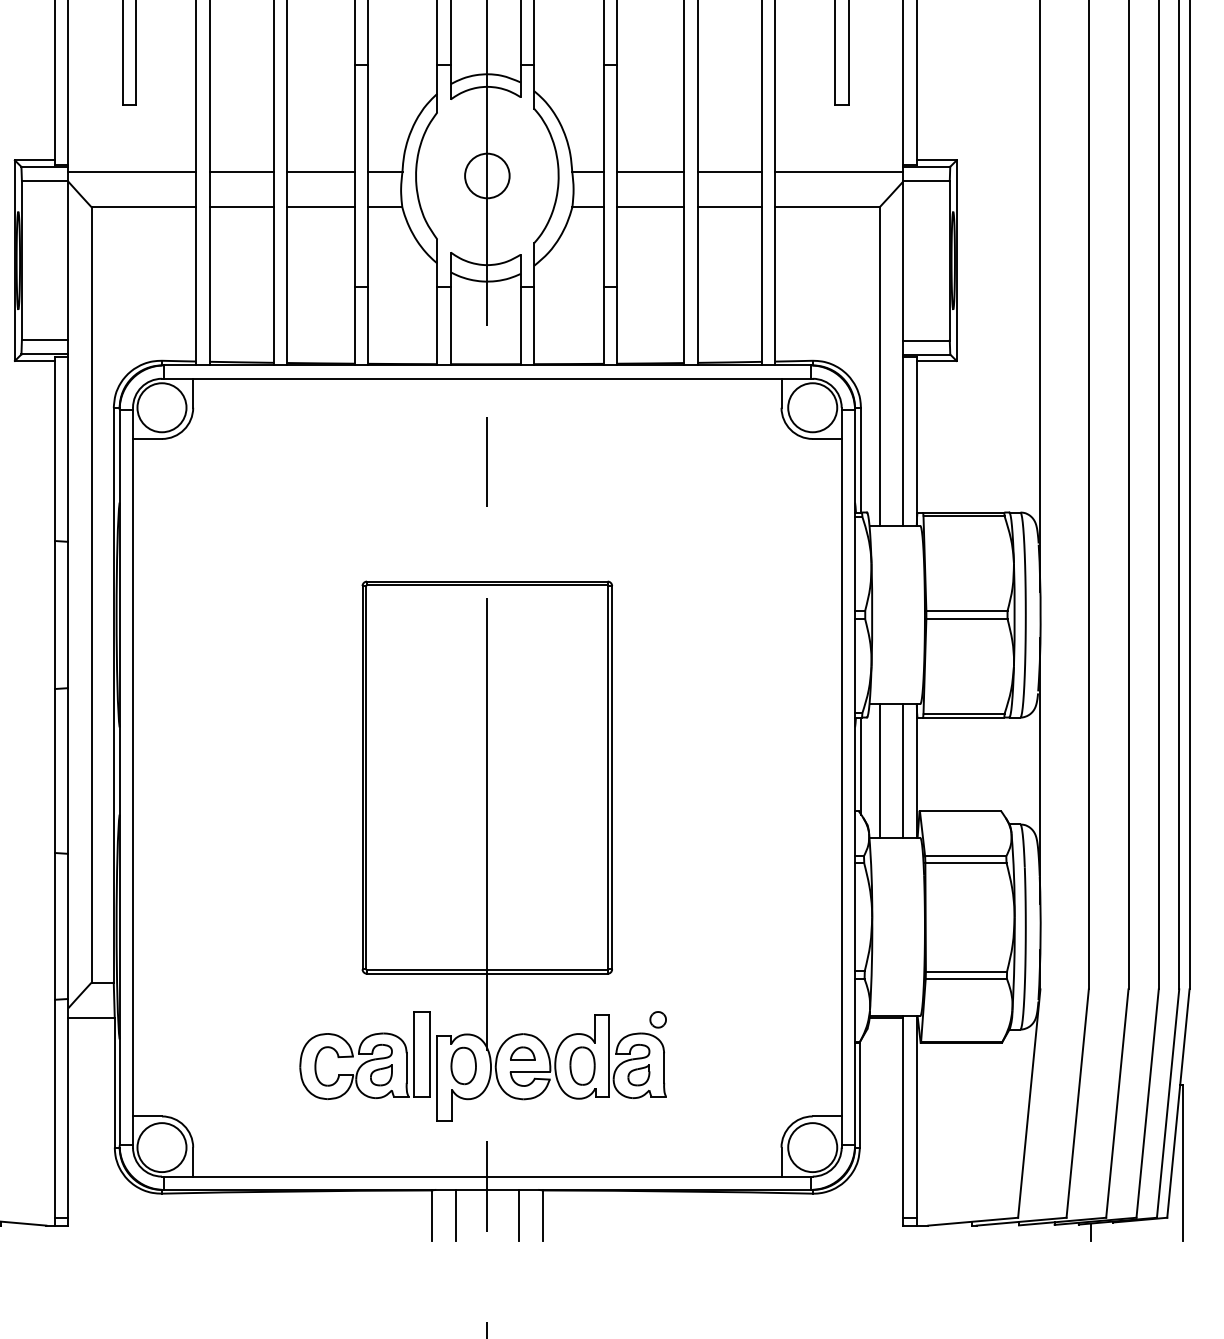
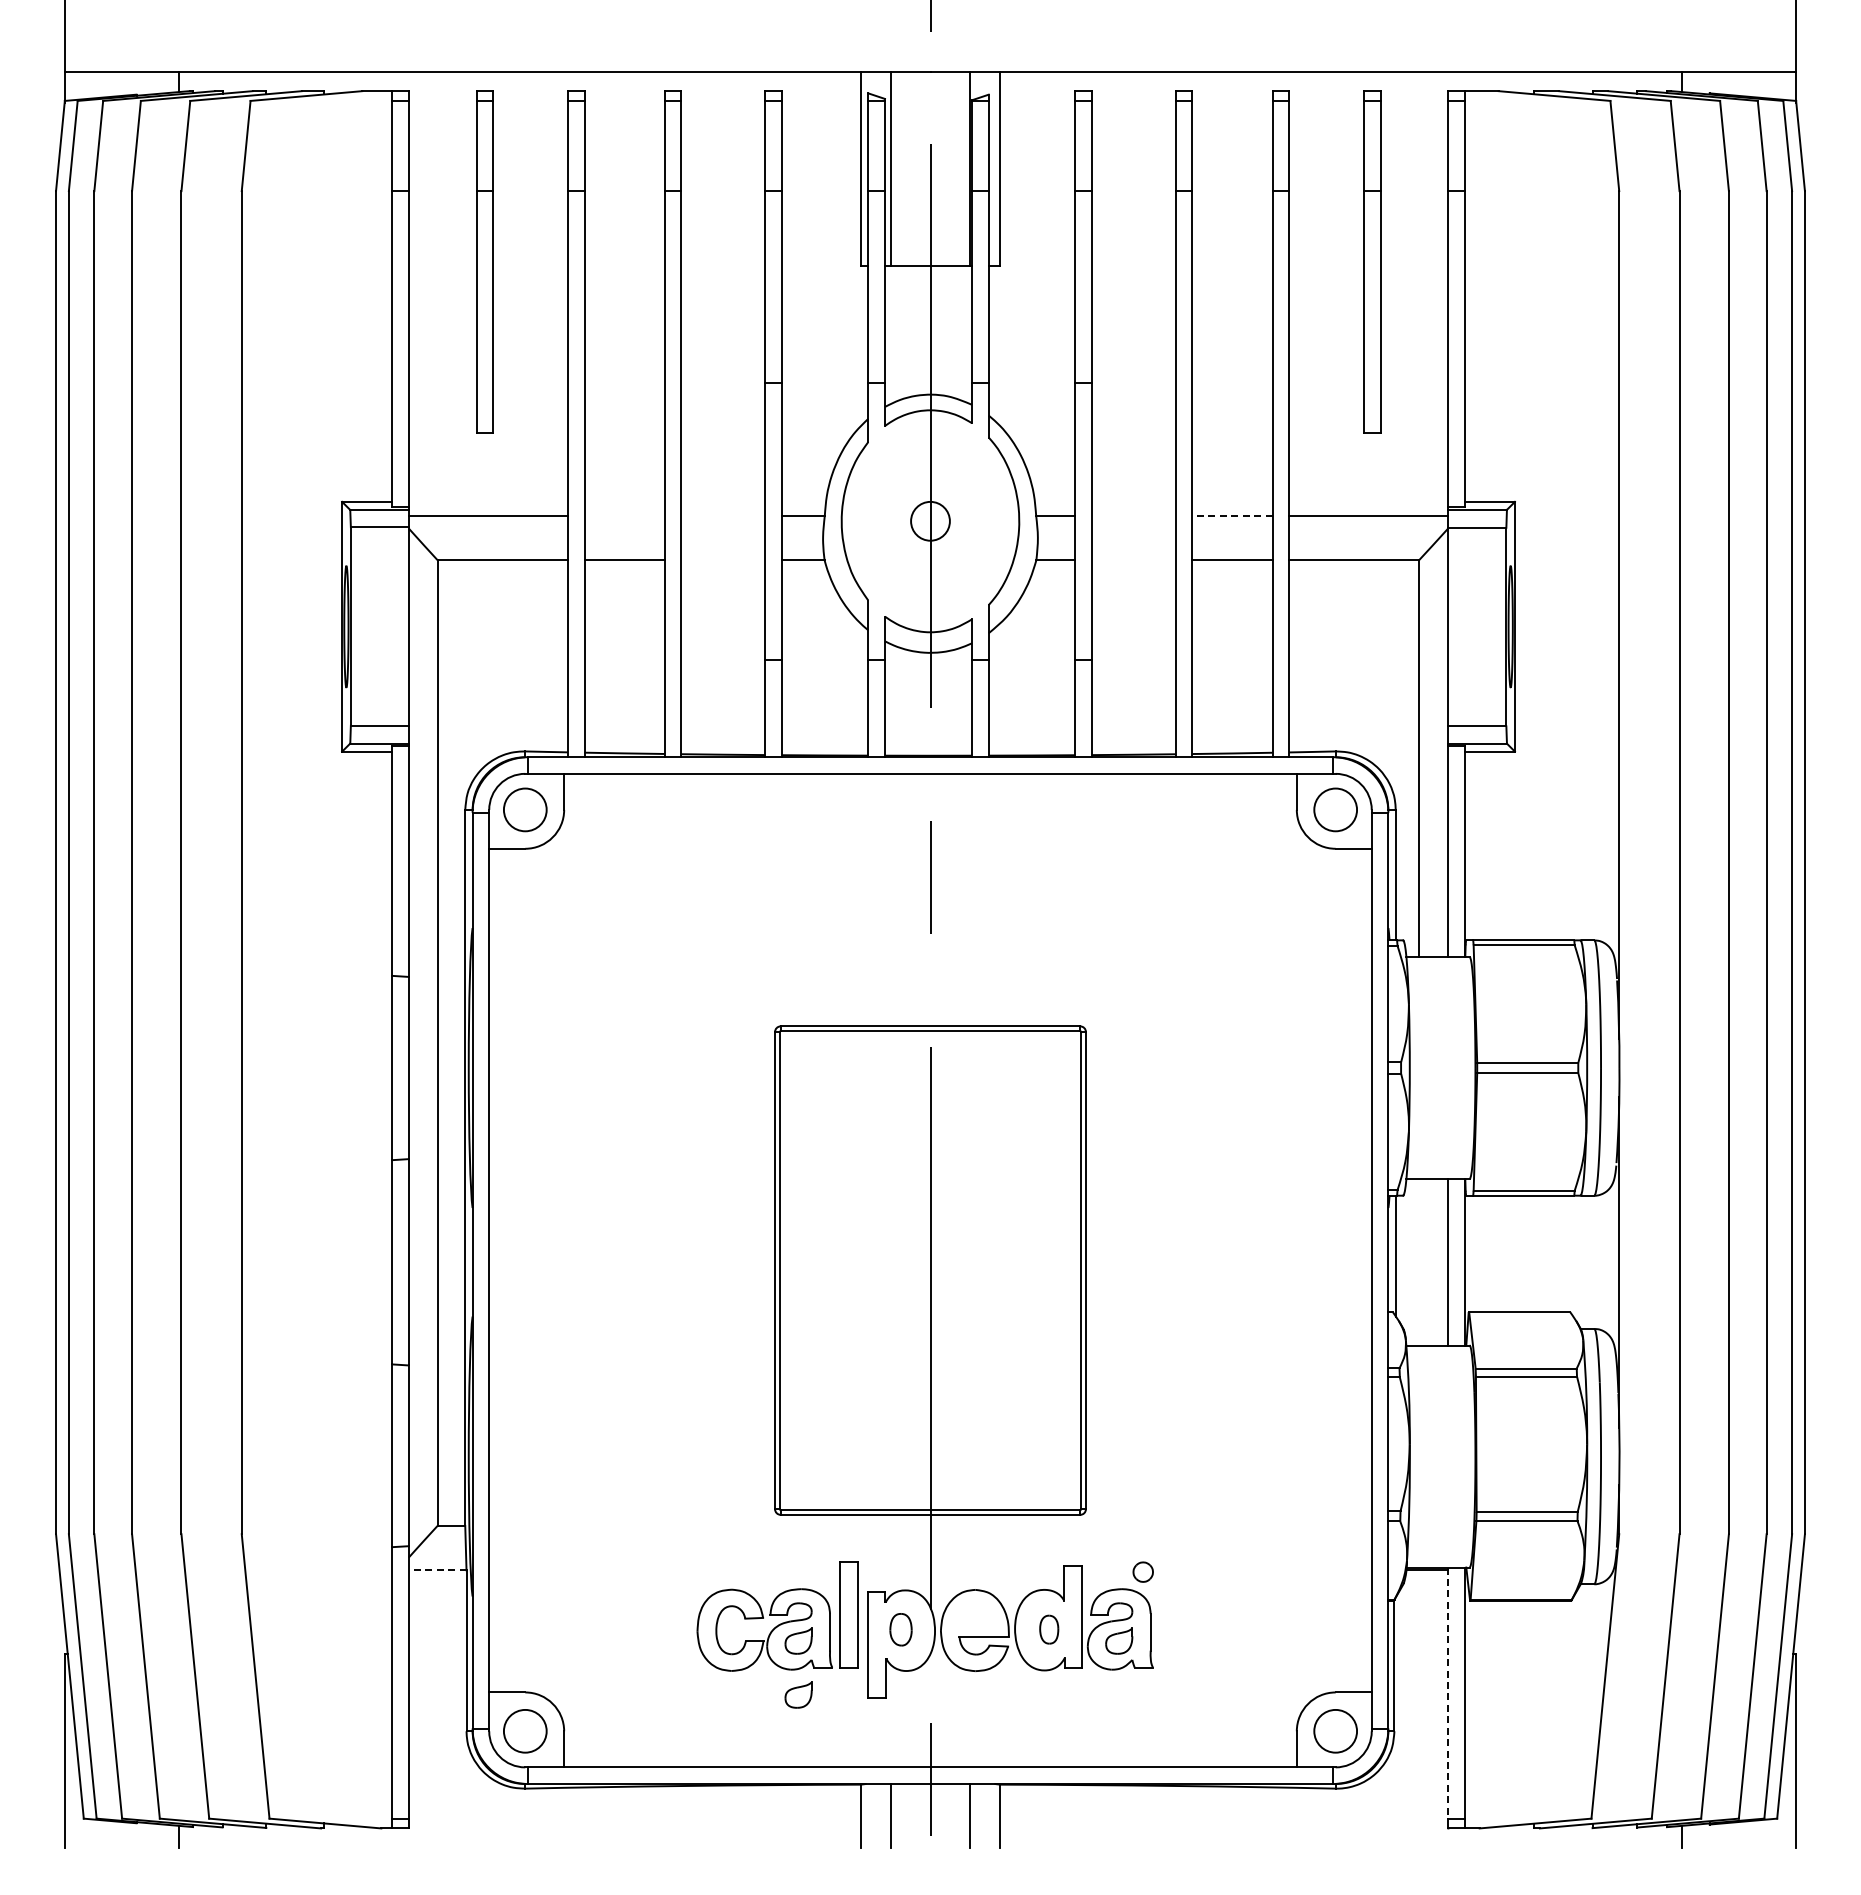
line: (241, 171) -> (624, 515), removed
line: (321, 171) -> (723, 515), removed
line: (650, 171) -> (1133, 515), removed
line: (729, 171) -> (1231, 515), solid -> dashed
circle: (487, 176) -> (930, 521), size x0.7
line: (321, 207) -> (723, 560), removed
line: (650, 207) -> (1133, 560), removed
circle: (161, 407) -> (524, 809), size x0.7
circle: (812, 407) -> (1335, 809), size x0.7
line: (880, 771) -> (1419, 1262), removed
line: (91, 1018) -> (437, 1570), solid -> dashed
part: (522, 1053) -> (974, 1613), removed
part: (463, 1065) -> (900, 1629), size x0.7
part: (582, 1065) -> (1049, 1629), size x0.6
line: (903, 1117) -> (1448, 1693), solid -> dashed
part: (381, 1118) -> (798, 1694), added
circle: (161, 1146) -> (524, 1730), size x0.7
circle: (812, 1146) -> (1335, 1730), size x0.7

